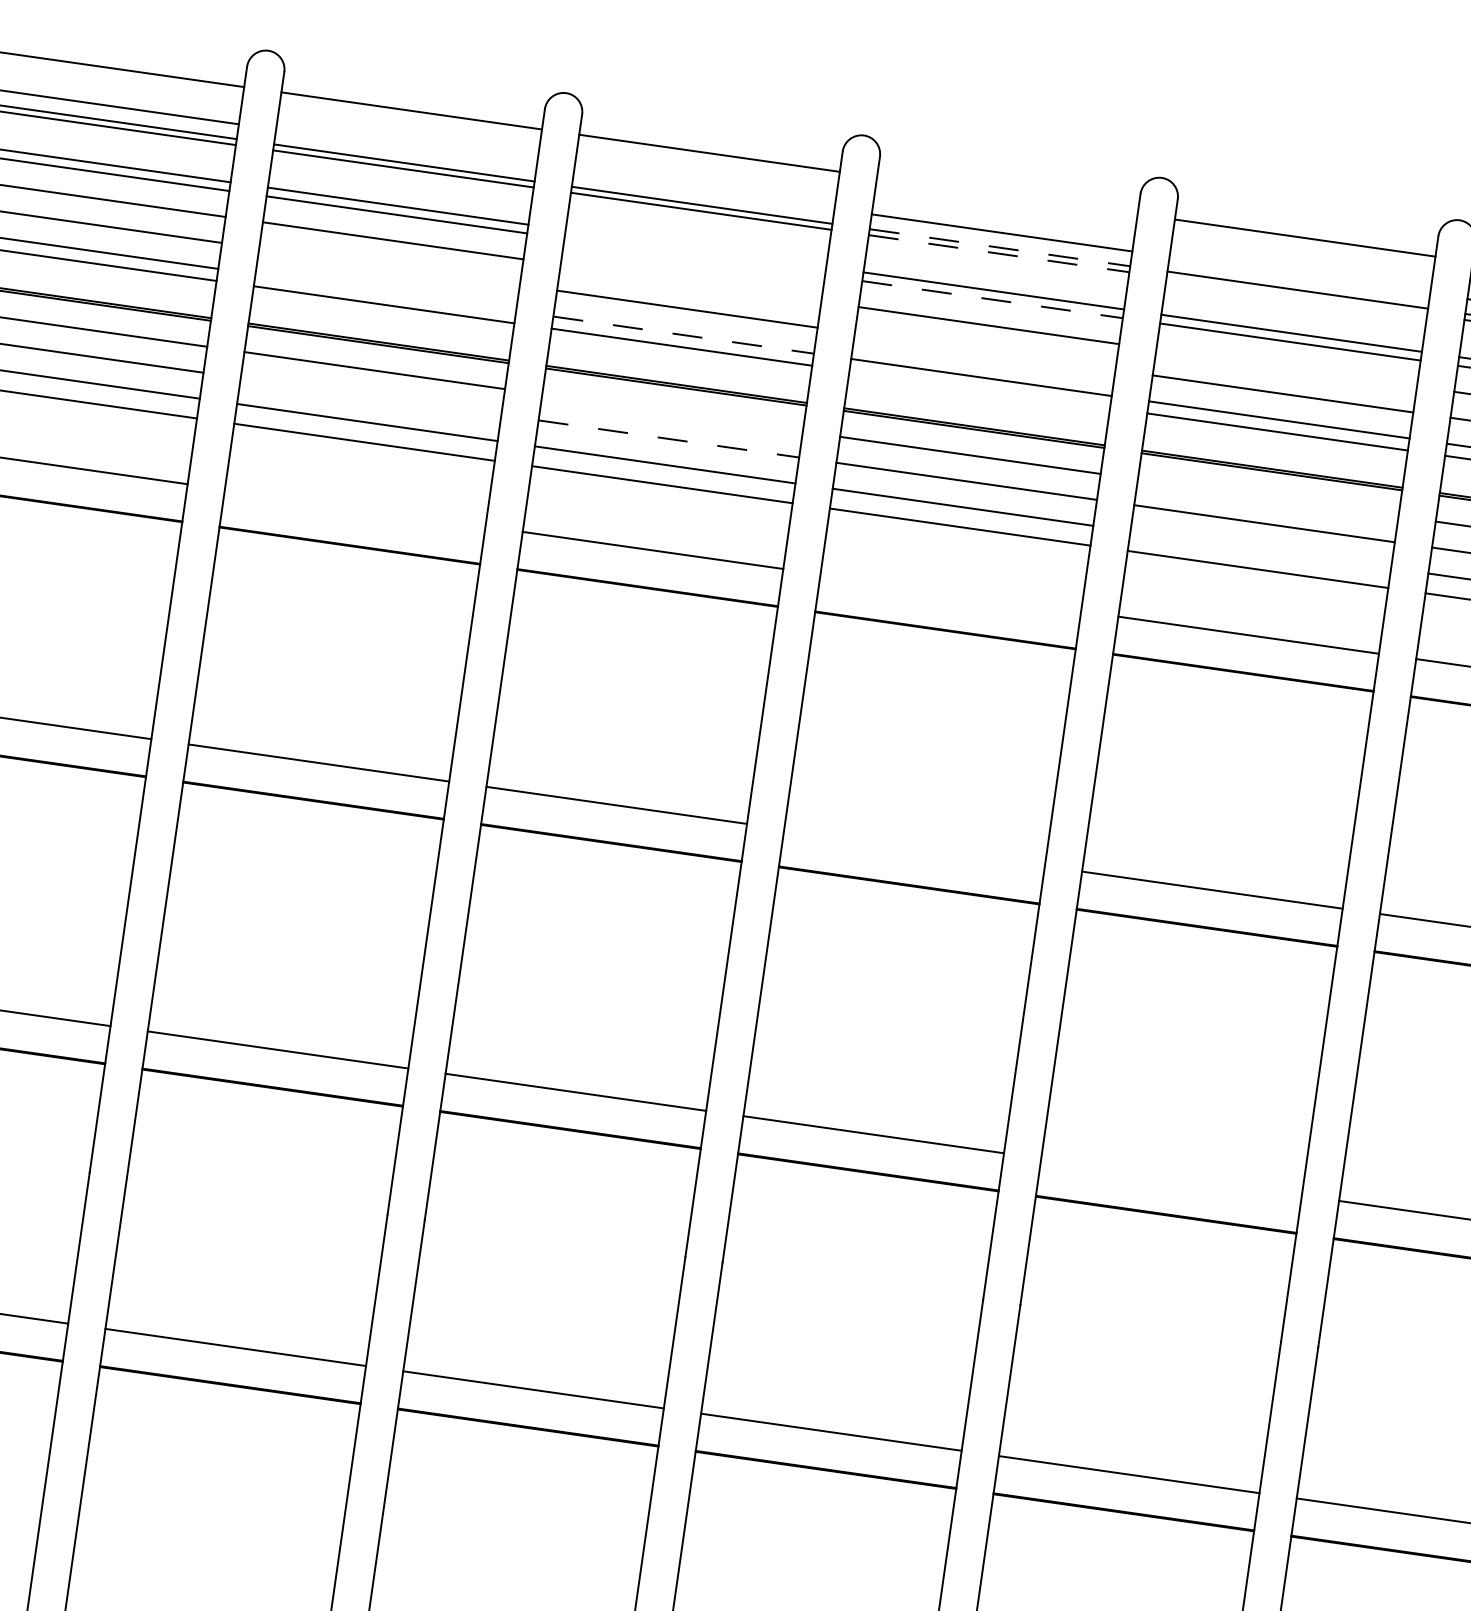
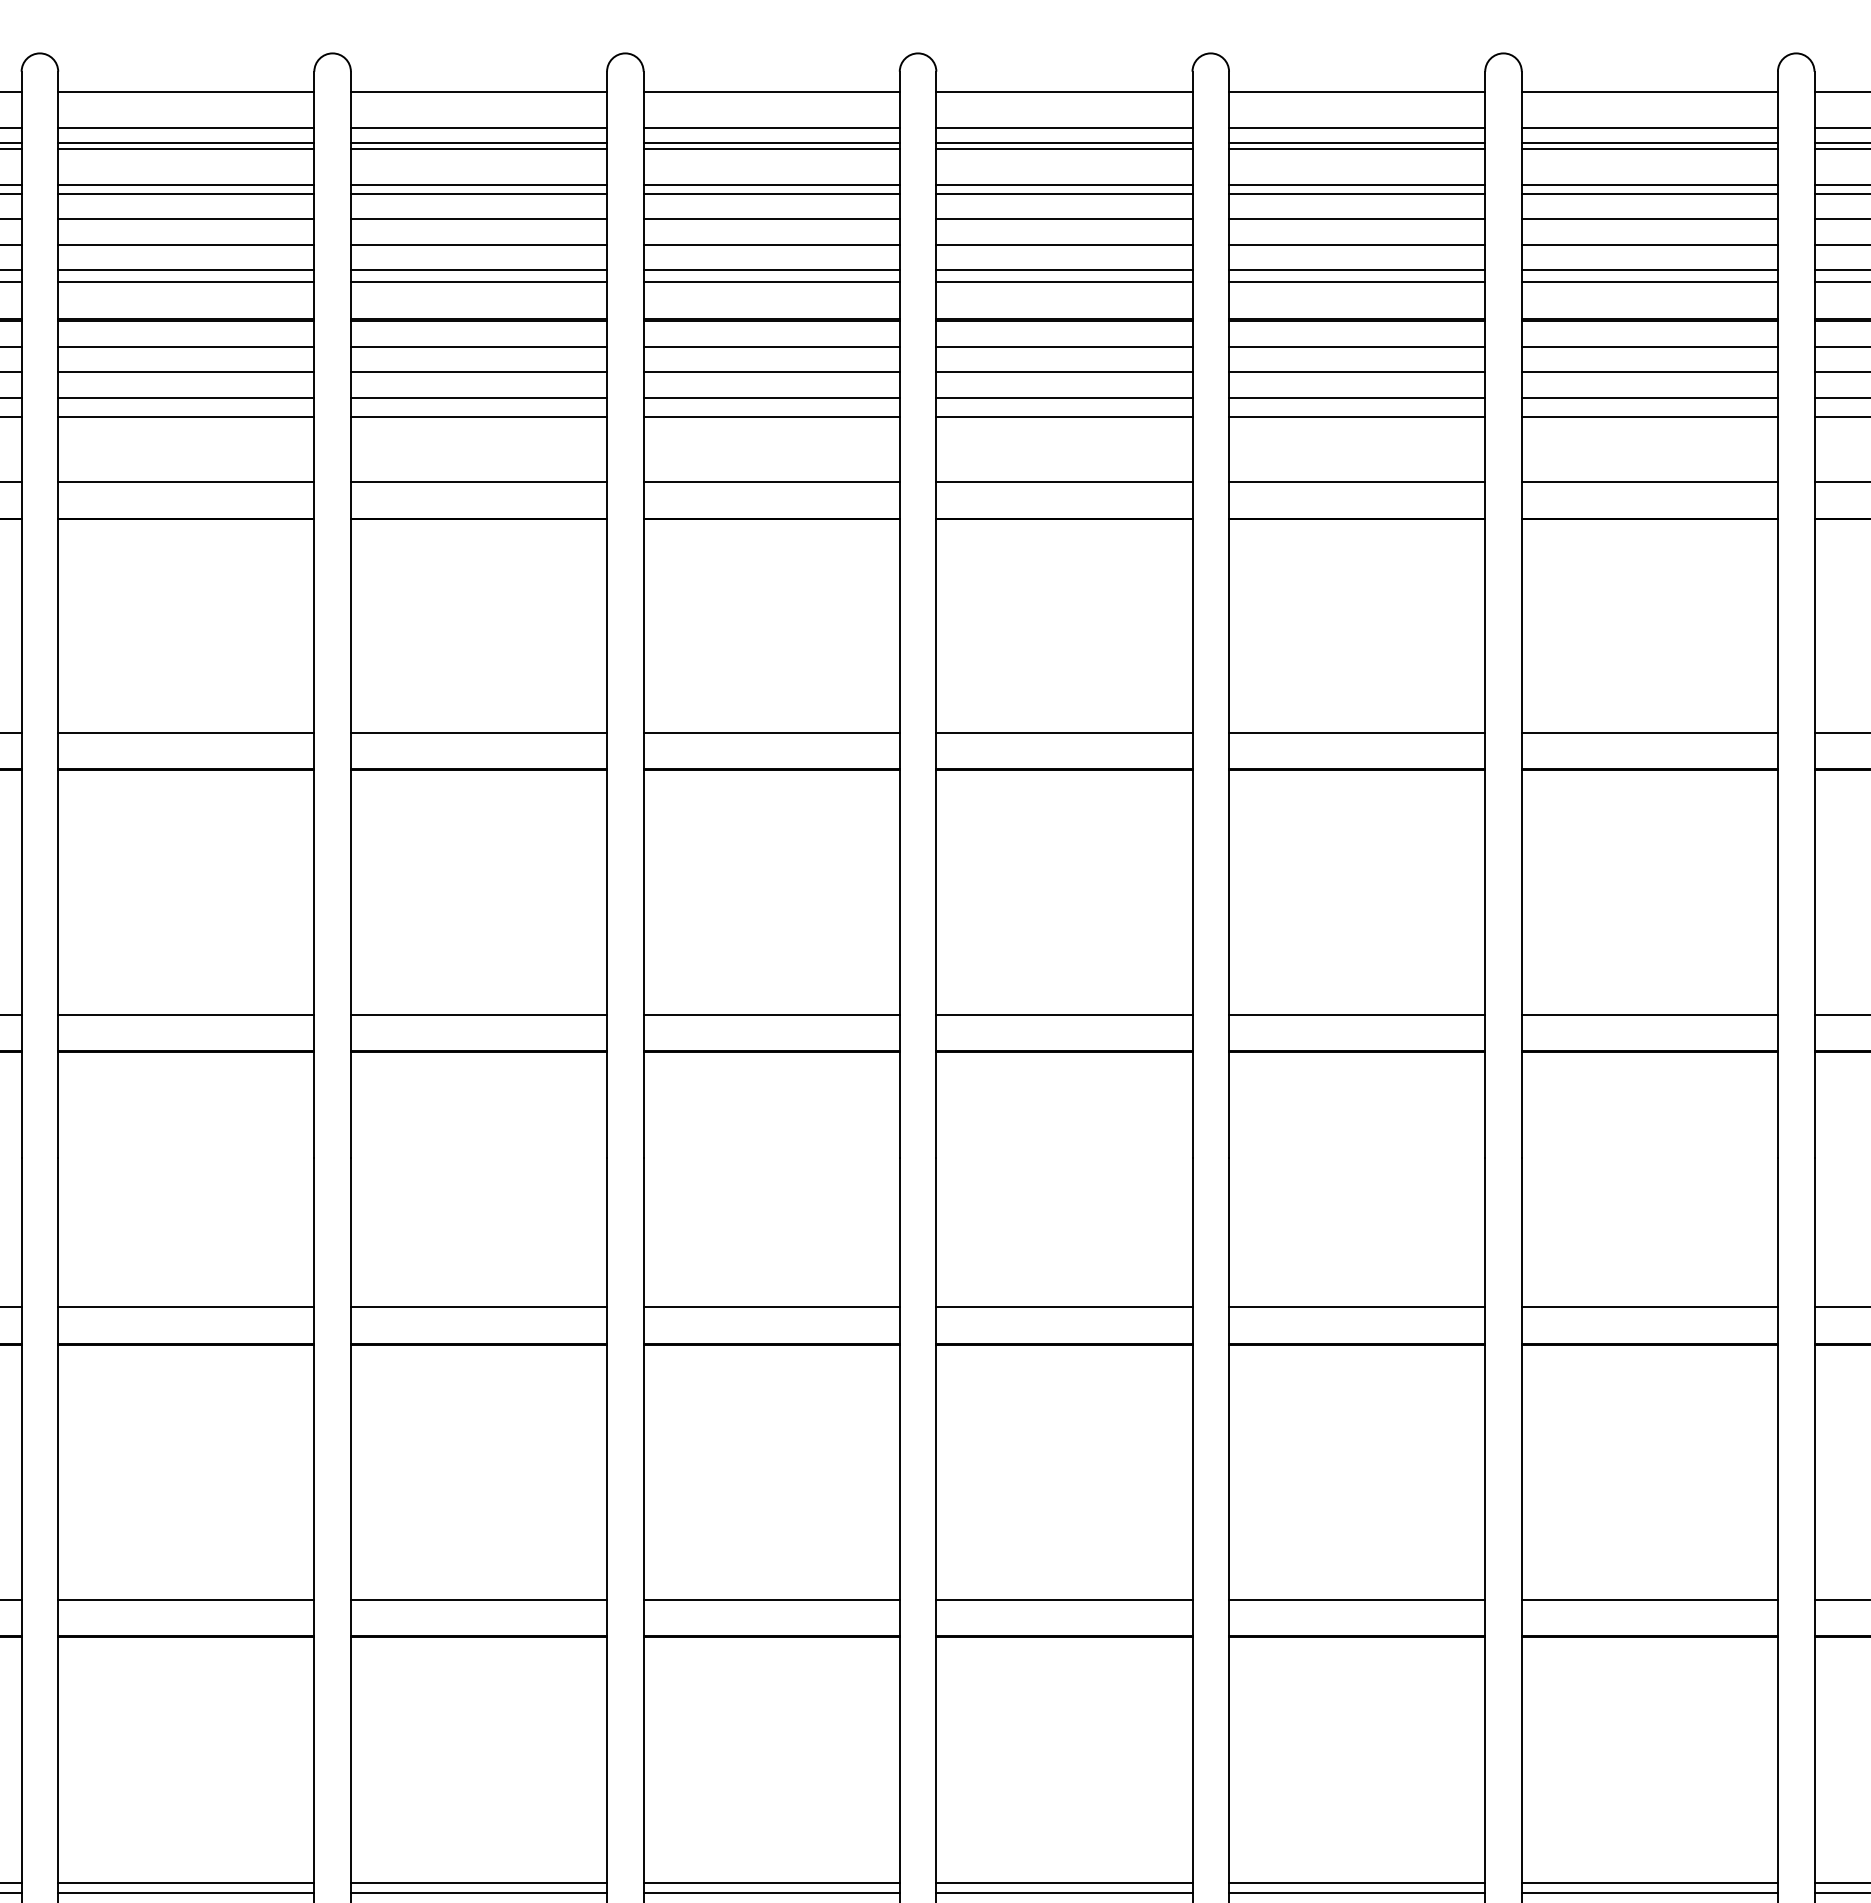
line: (405, 148) -> (478, 128), added
line: (704, 190) -> (771, 128), added
line: (1007, 195) -> (1064, 91), added
line: (1000, 247) -> (1064, 142), dashed -> solid
line: (695, 248) -> (771, 185), added
line: (999, 253) -> (1064, 148), dashed -> solid
line: (694, 256) -> (771, 193), added
line: (389, 266) -> (478, 244), added
line: (1300, 275) -> (1357, 128), added
line: (690, 283) -> (771, 219), added
line: (385, 292) -> (478, 270), added
line: (1297, 295) -> (1357, 148), added
line: (992, 299) -> (1064, 193), dashed -> solid
line: (684, 335) -> (772, 270), dashed -> solid
line: (985, 351) -> (1064, 244), added
line: (1287, 368) -> (1357, 219), added
line: (979, 389) -> (1064, 282), added
line: (370, 396) -> (478, 372), added
line: (672, 412) -> (771, 346), added
line: (669, 439) -> (772, 372), dashed -> solid
line: (1268, 497) -> (1357, 346), added
line: (354, 508) -> (478, 482), added
line: (1261, 549) -> (1357, 397), added
line: (950, 593) -> (1064, 482), added
line: (914, 847) -> (1064, 732), added
line: (1171, 1177) -> (1357, 1014), added

